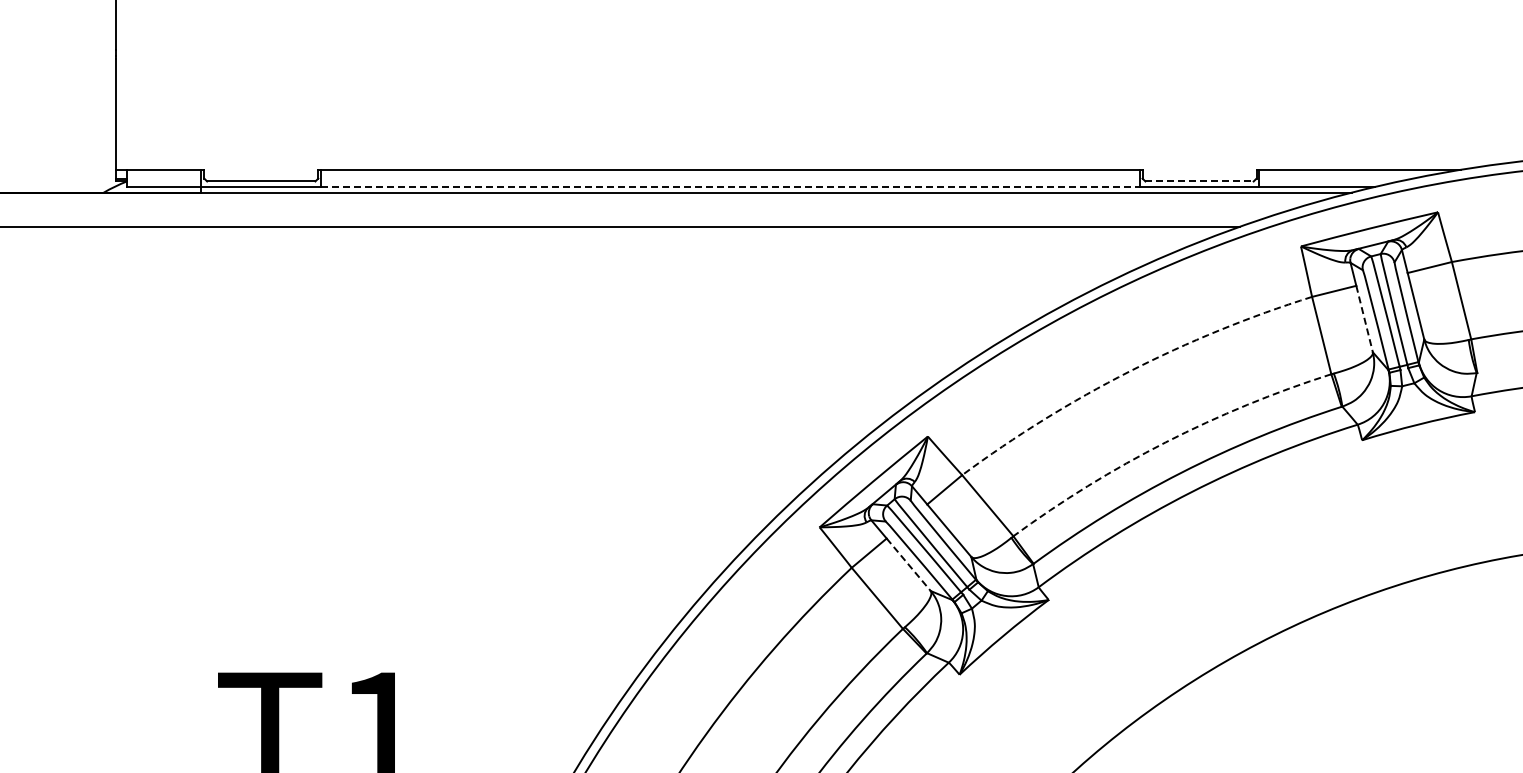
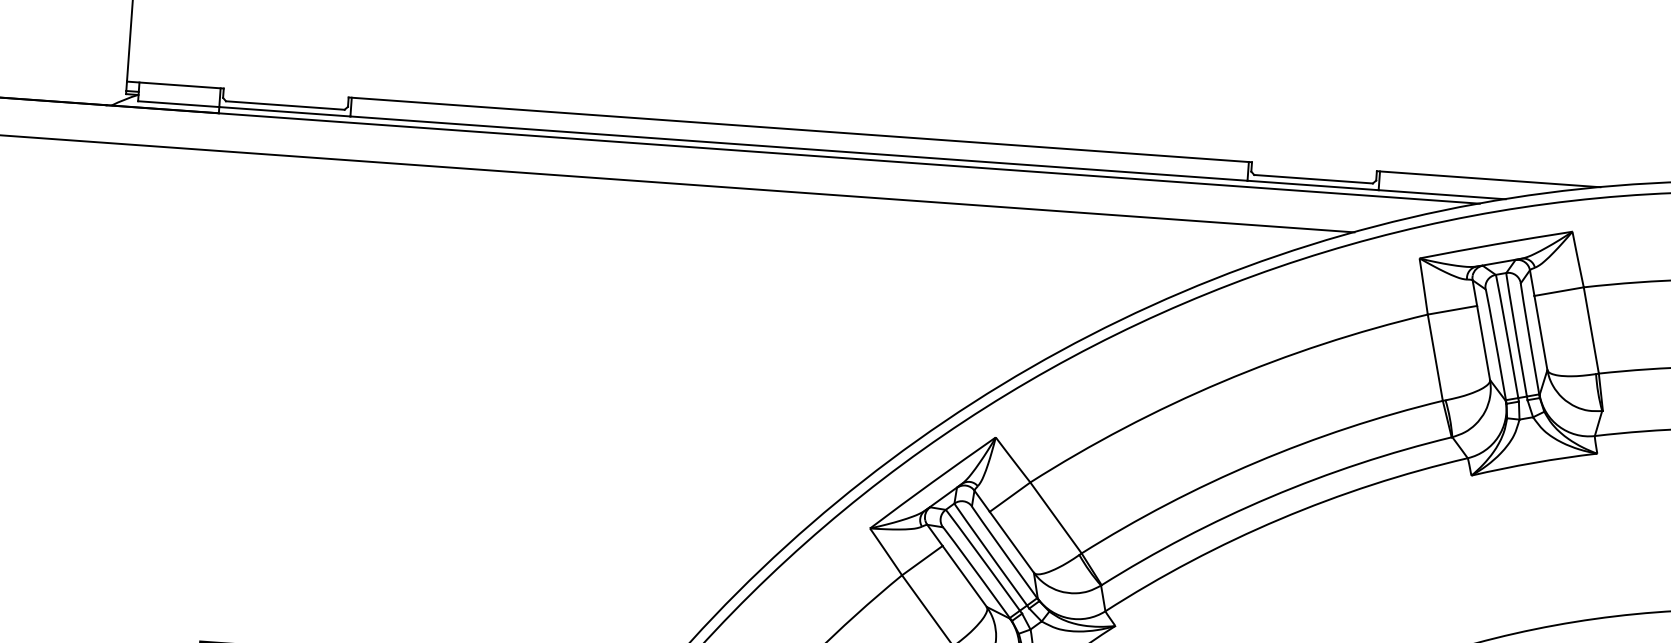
line: (1200, 181) -> (1314, 179), dashed -> solid
line: (730, 187) -> (799, 148), dashed -> solid
line: (1364, 319) -> (1483, 343), dashed -> solid
arc: (1129, 371) -> (1221, 381), dashed -> solid
arc: (1165, 442) -> (1255, 462), dashed -> solid
line: (909, 565) -> (965, 577), dashed -> solid

